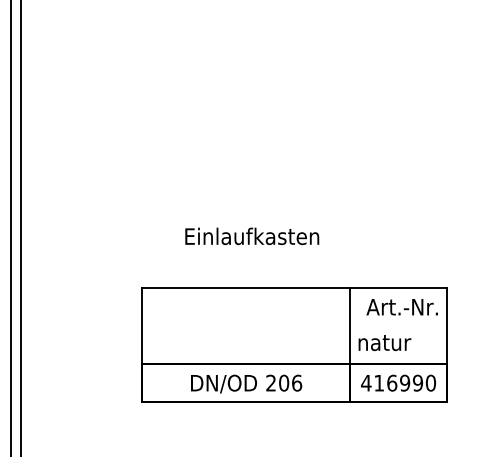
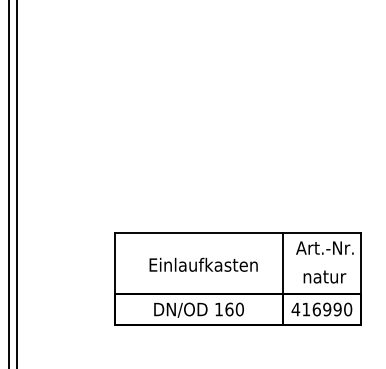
text: (251, 235) -> (203, 264), moved
text: (384, 342) -> (324, 276), moved
text: (284, 383) -> (229, 309), 206 -> 160

